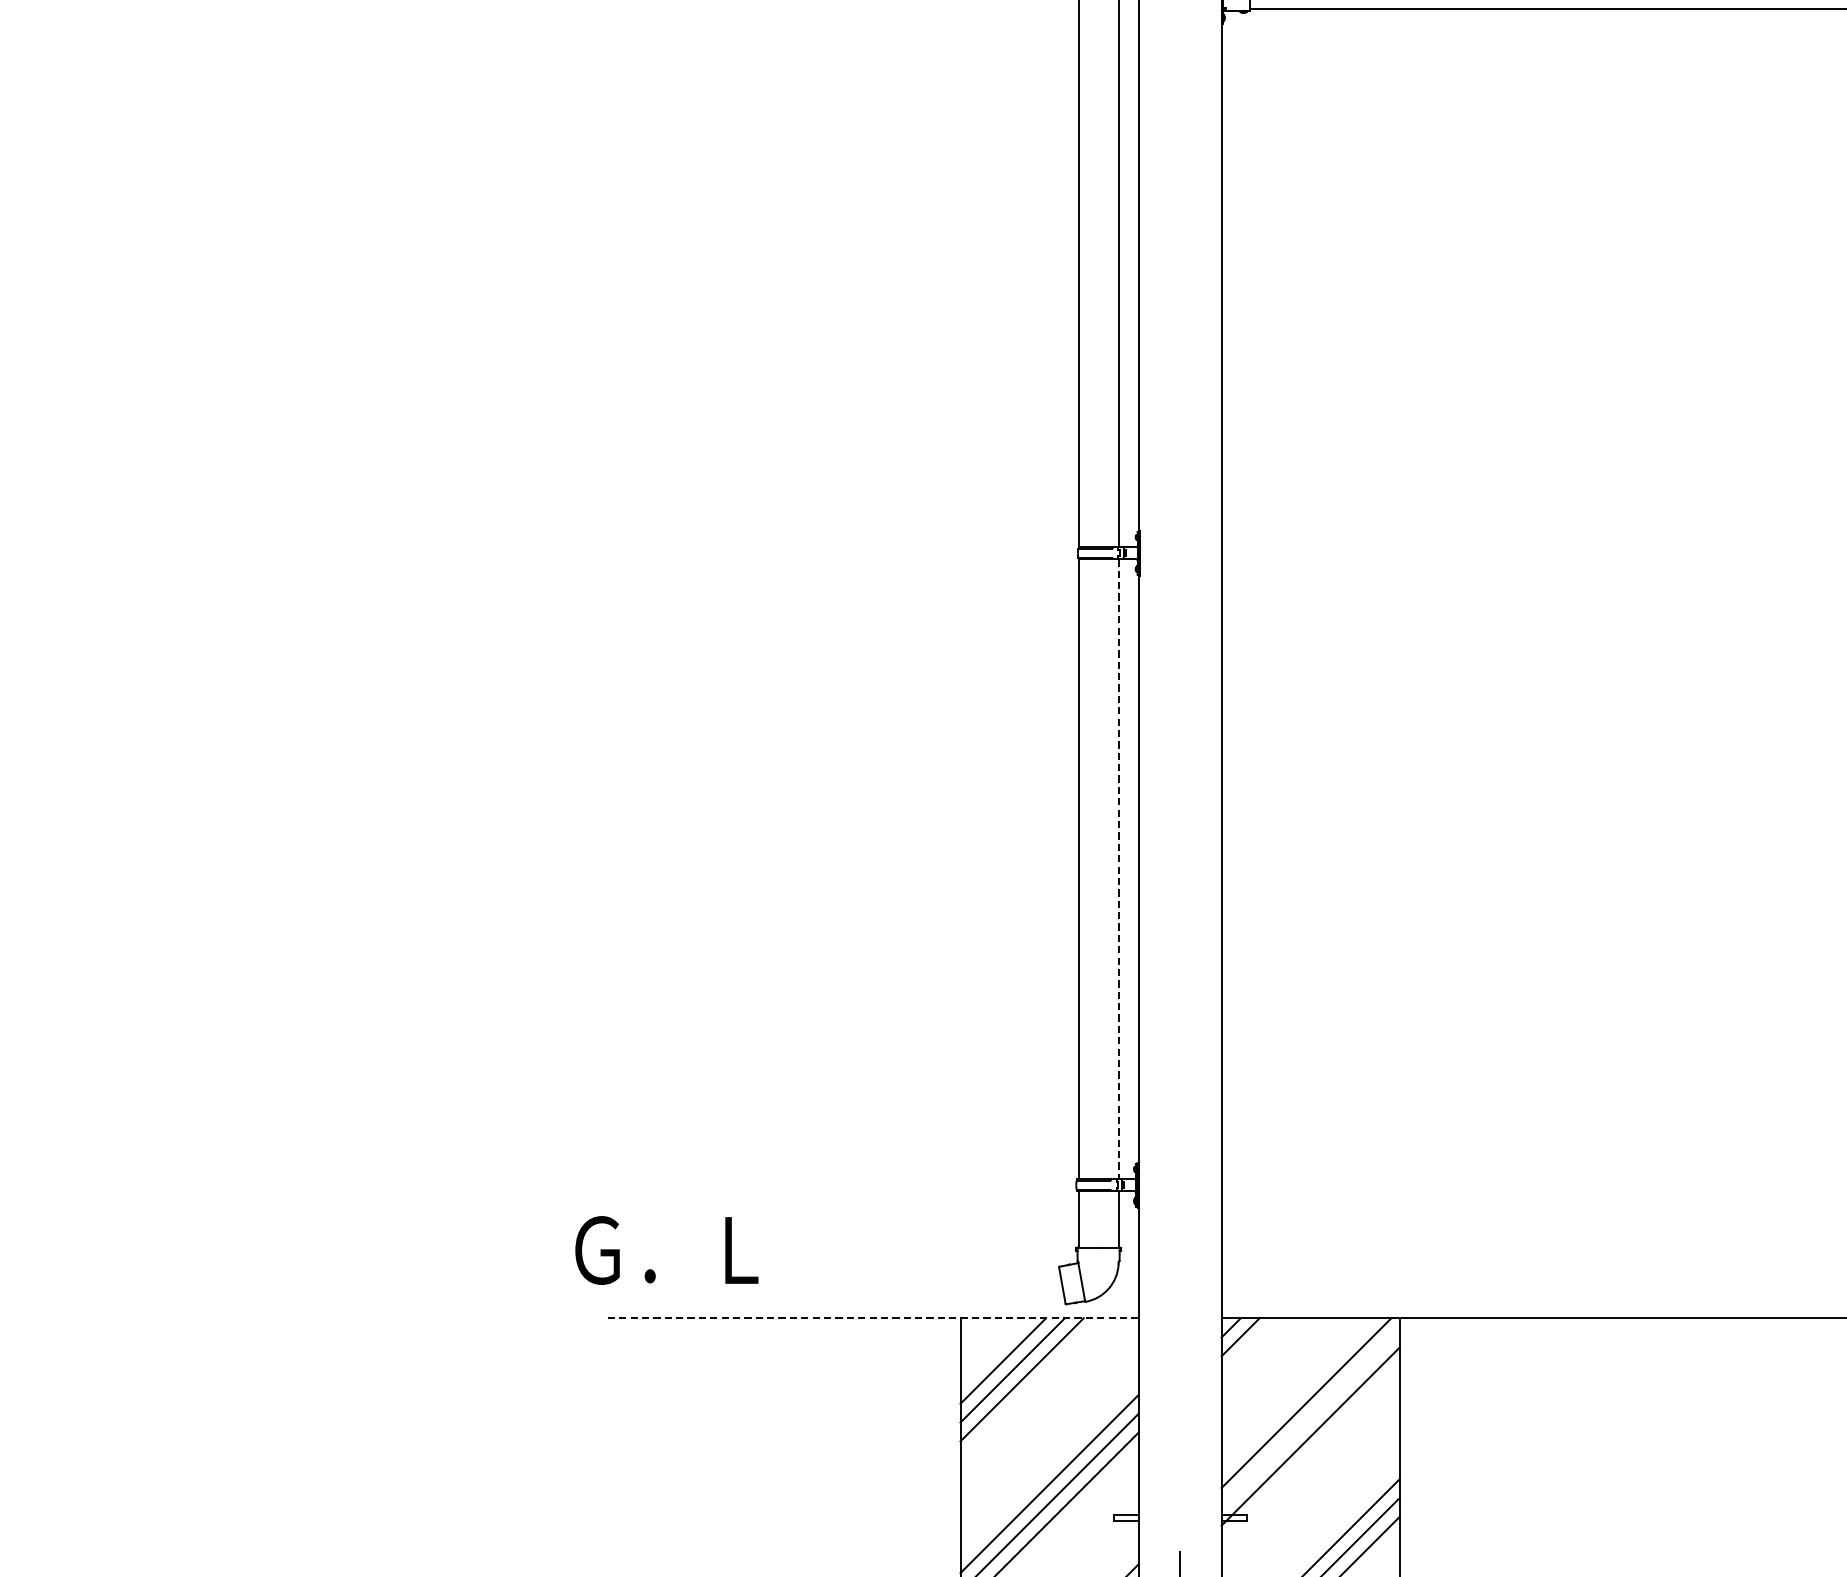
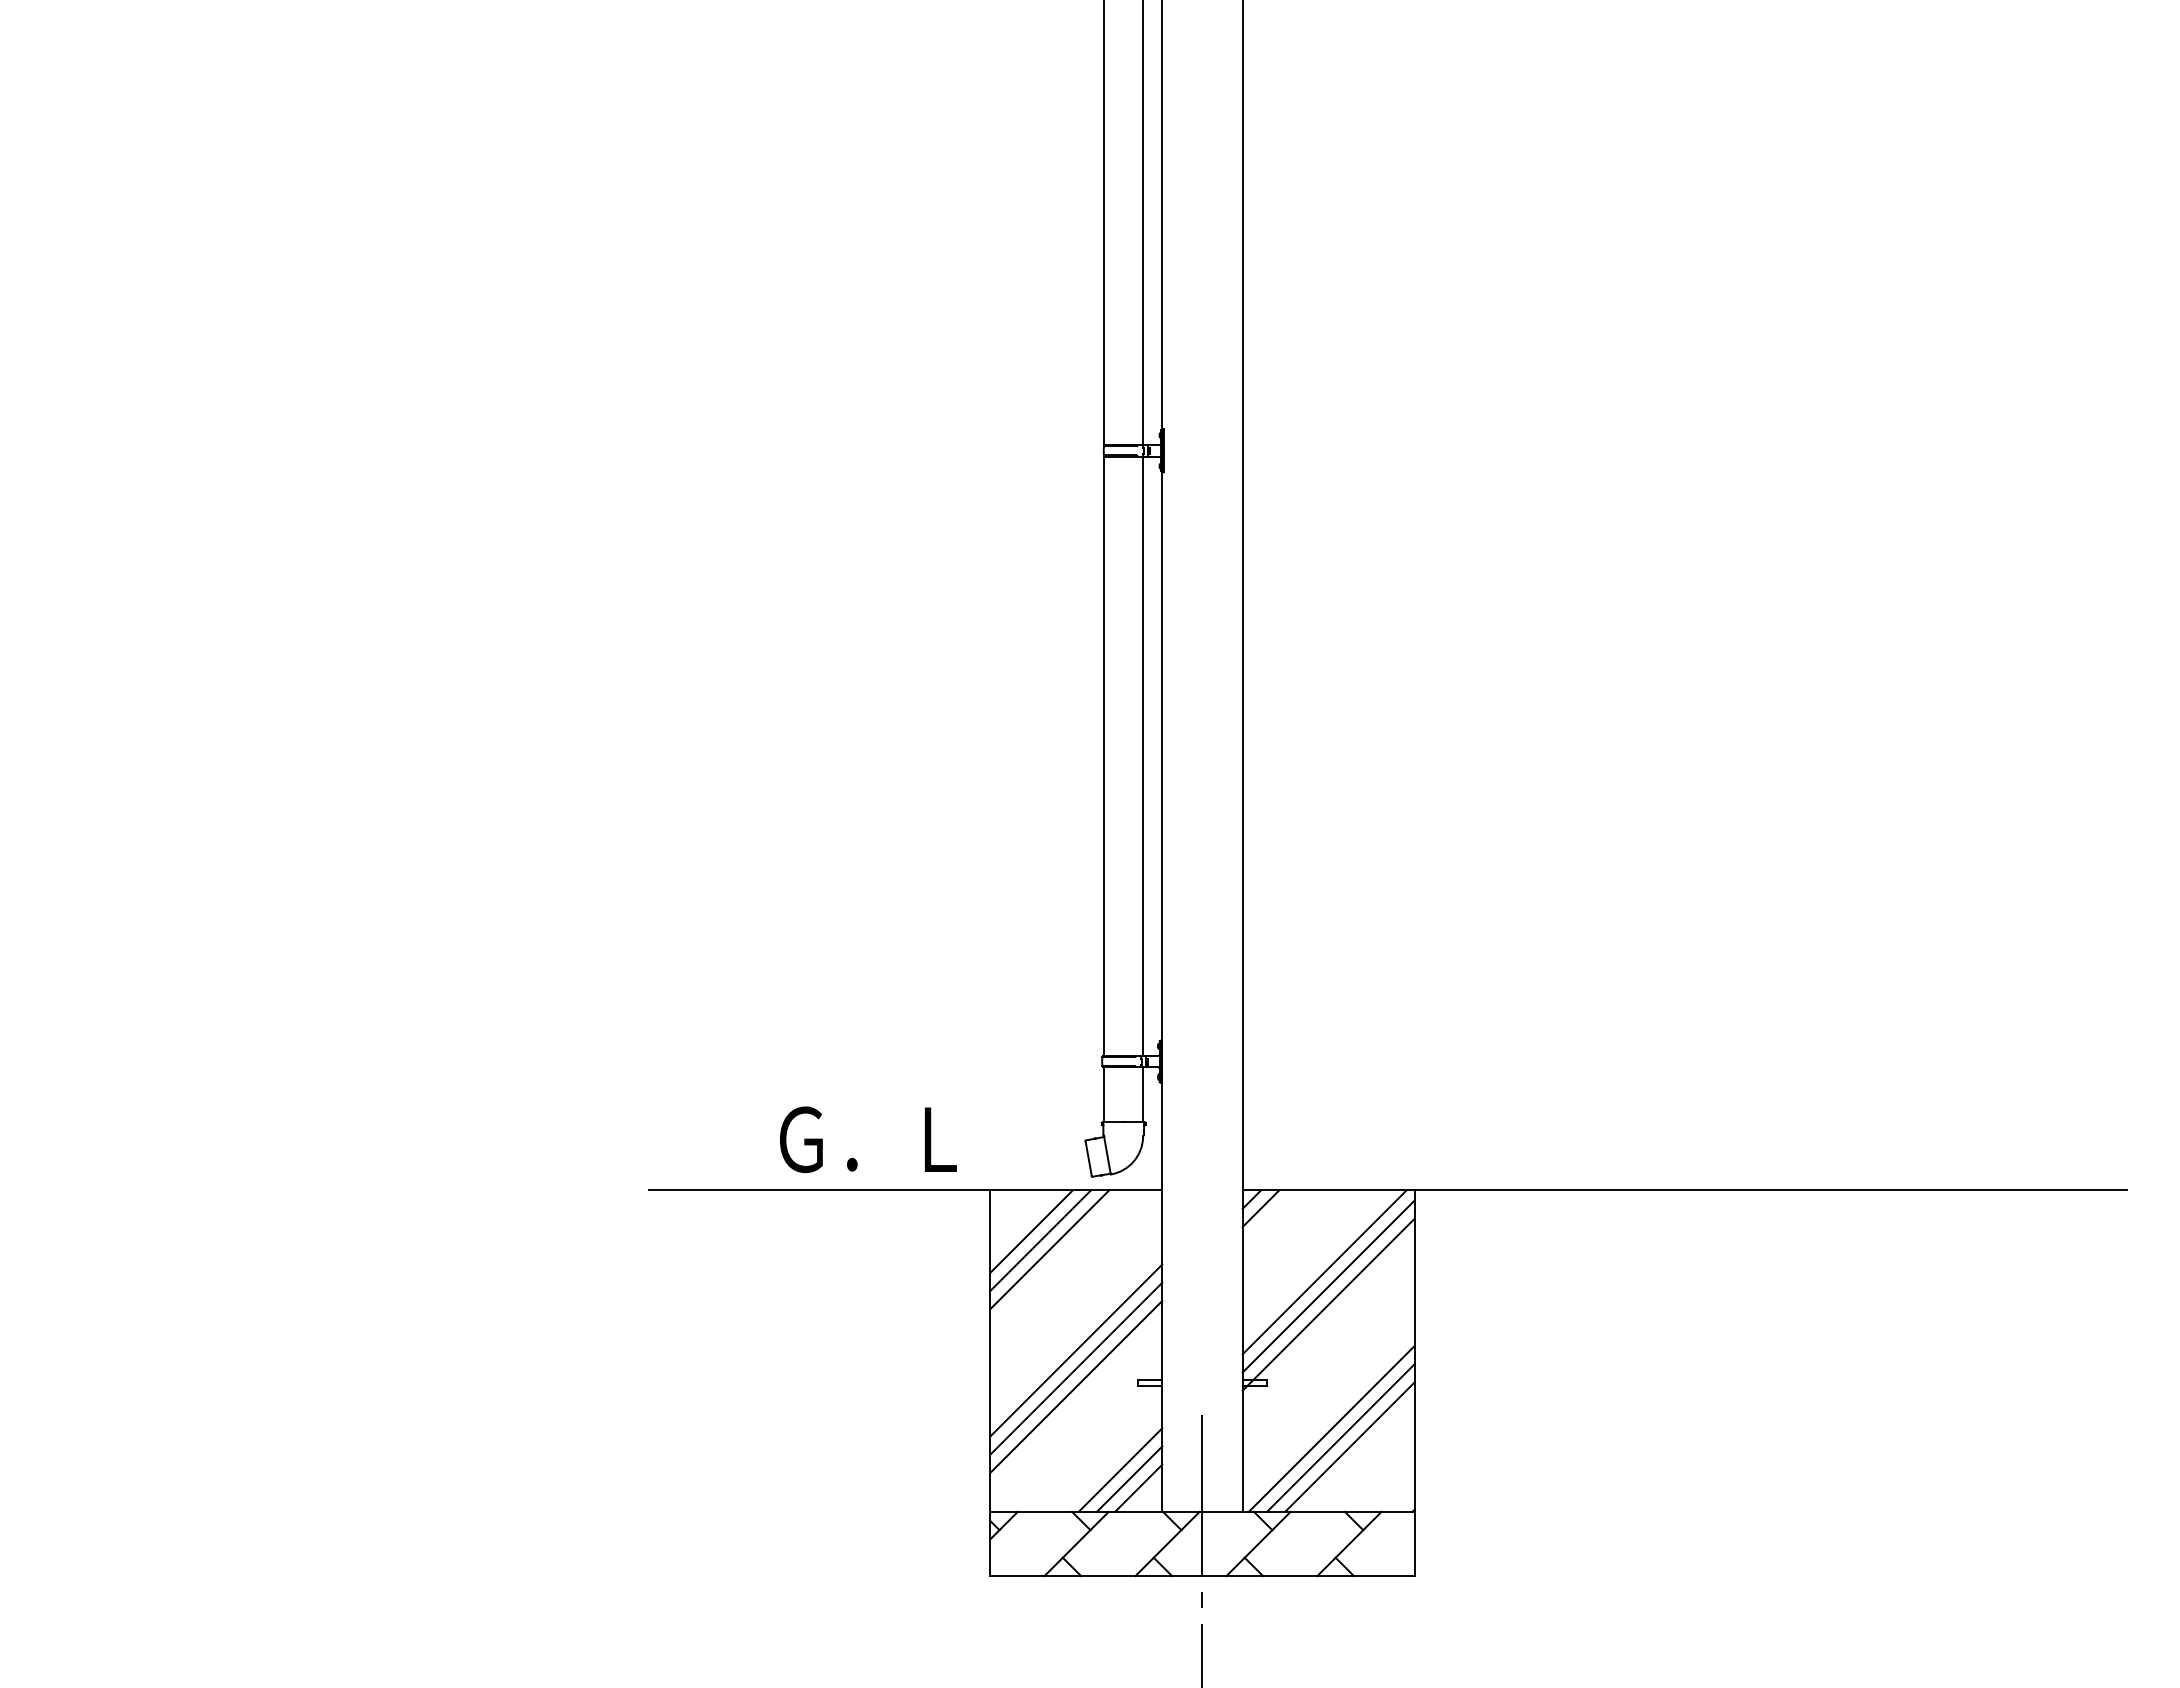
line: (1118, 869) -> (1142, 756), dashed -> solid
text: (666, 1250) -> (868, 1139), moved
line: (872, 1318) -> (905, 1190), dashed -> solid
line: (1310, 1417) -> (1328, 1286), added

